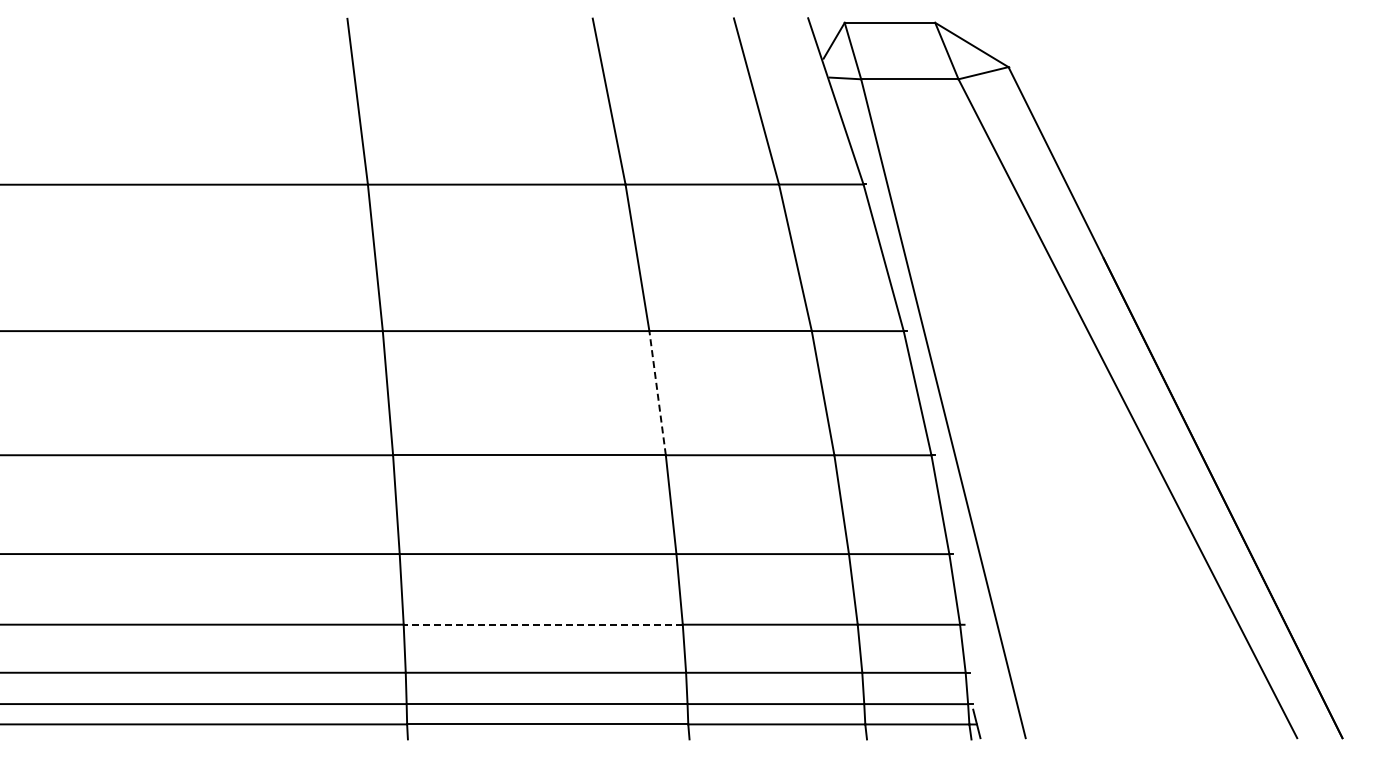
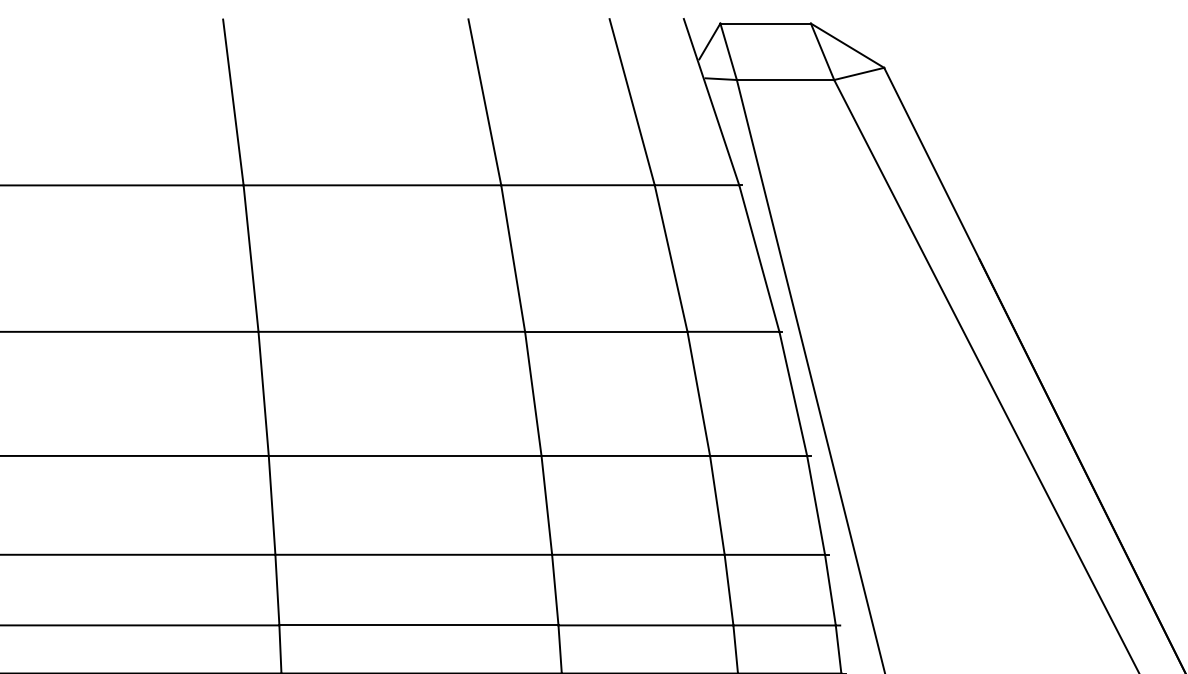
line: (657, 393) -> (533, 394), dashed -> solid
line: (543, 624) -> (419, 625), dashed -> solid

